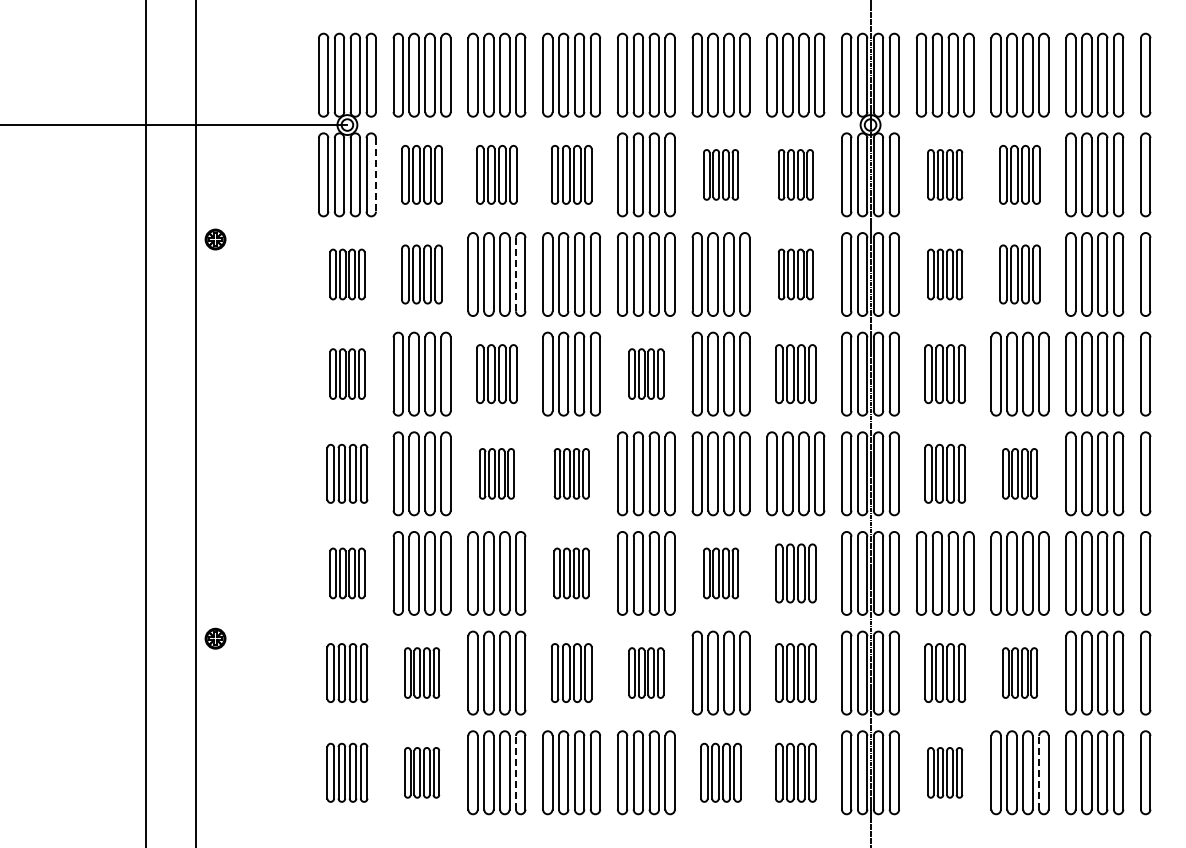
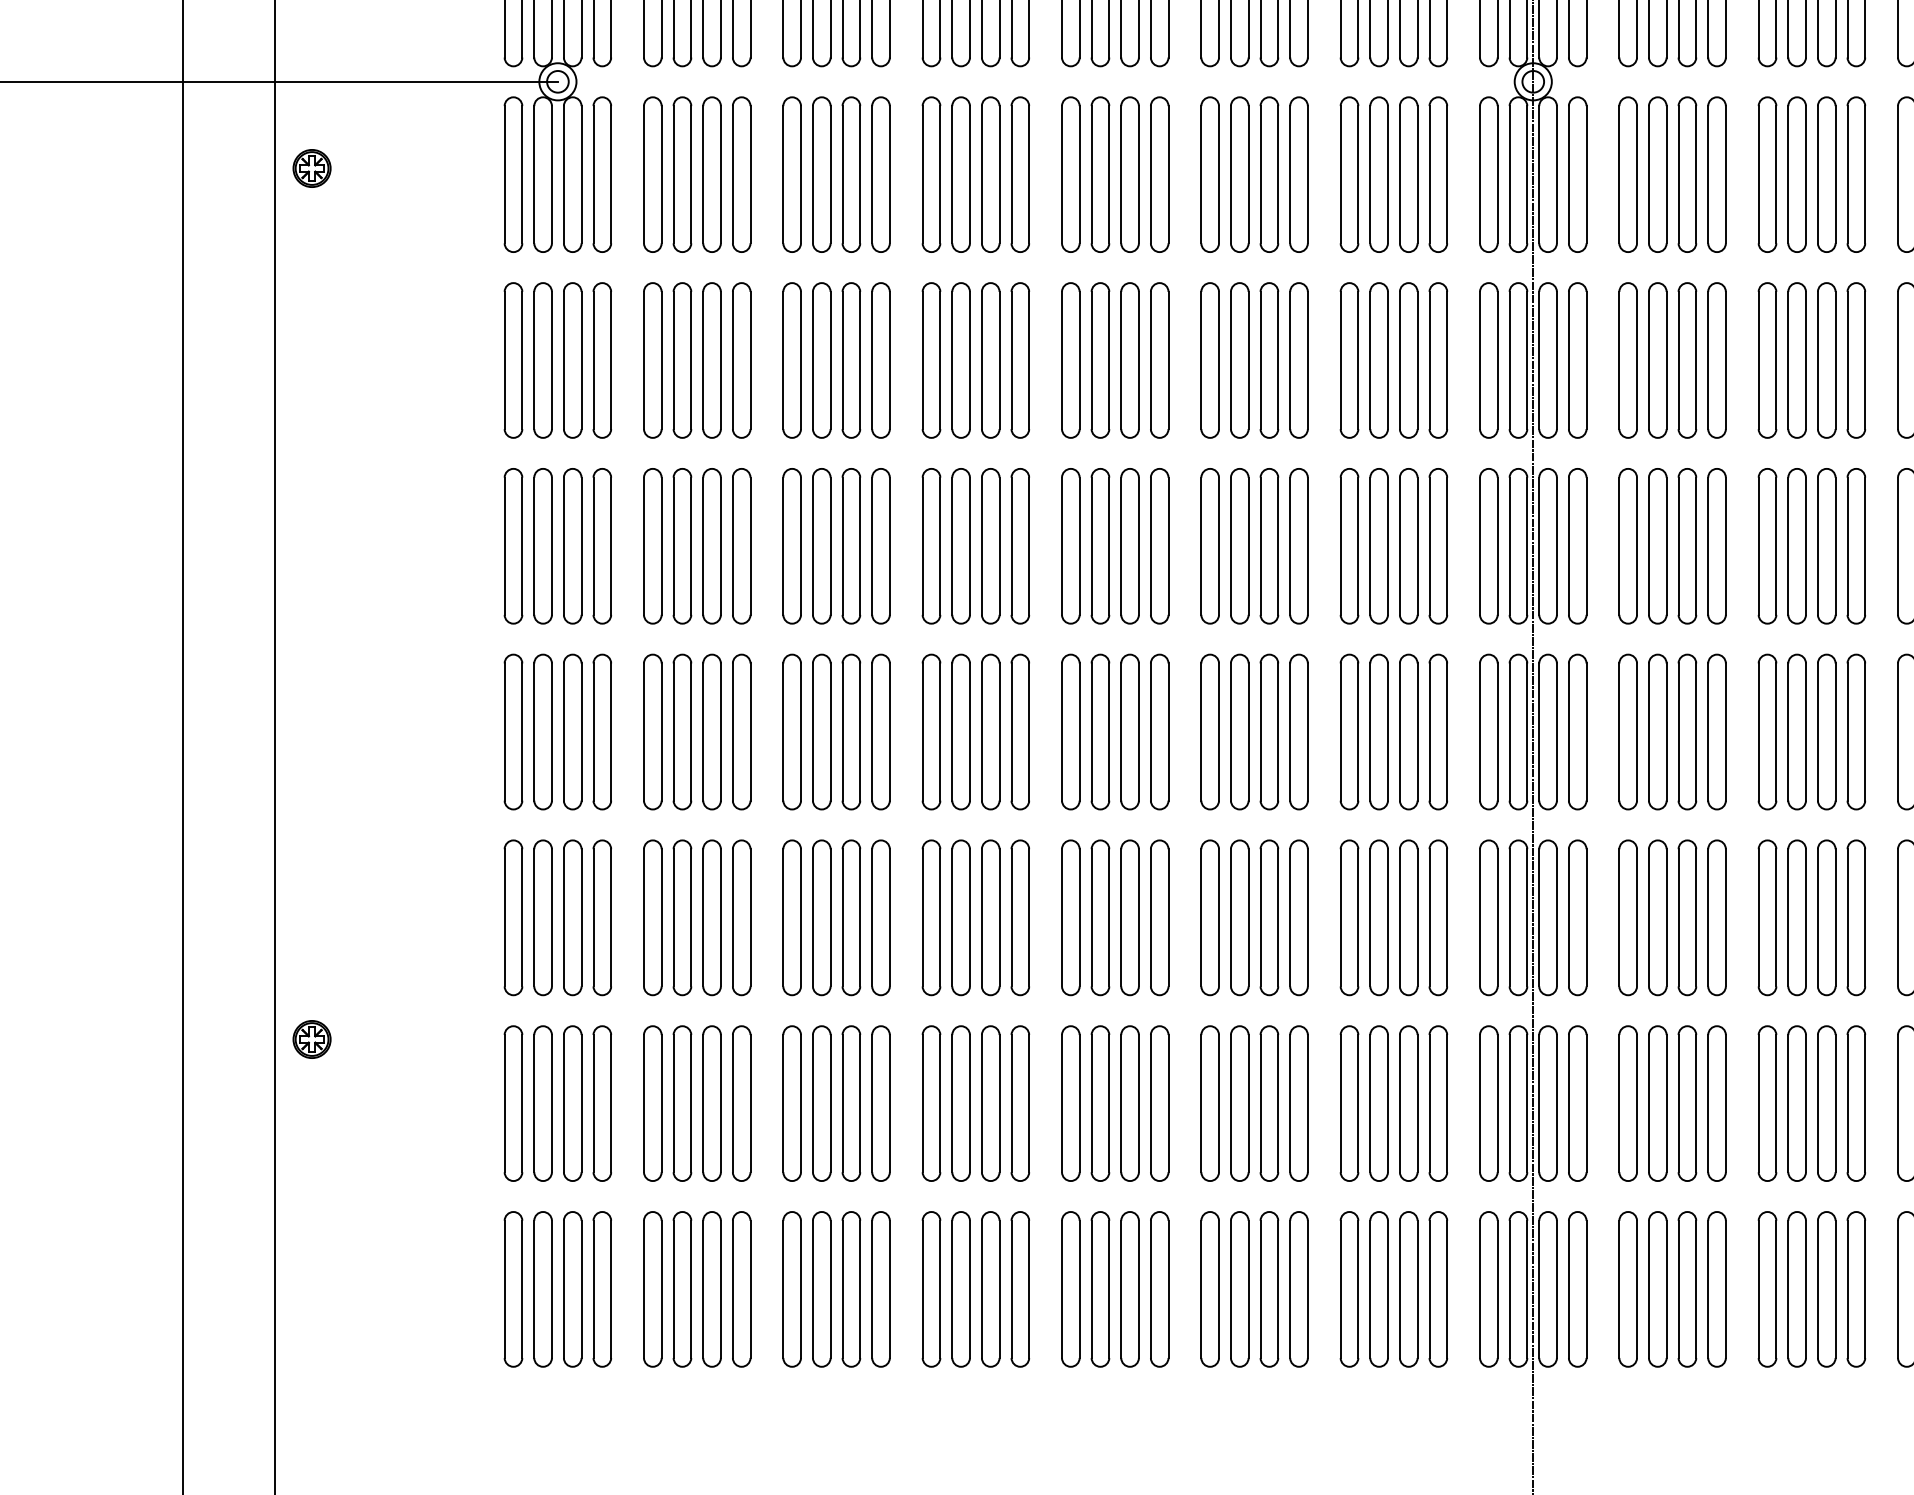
line: (375, 174) -> (610, 174), dashed -> solid
part: (421, 174) -> (696, 174), size x1.43
part: (496, 174) -> (835, 174), size x1.43
part: (571, 174) -> (975, 174), size x1.43
part: (720, 174) -> (1253, 174), size x1.67
part: (795, 174) -> (1393, 174), size x1.67
part: (944, 174) -> (1671, 174), size x1.67
part: (1019, 174) -> (1810, 174), size x1.43
part: (215, 239) -> (311, 168), moved
part: (347, 274) -> (558, 360), size x1.67
part: (421, 274) -> (696, 360), size x1.43
line: (516, 274) -> (873, 360), dashed -> solid
part: (795, 274) -> (1393, 360), size x1.67
part: (944, 274) -> (1671, 360), size x1.67
part: (1019, 274) -> (1810, 360), size x1.43
part: (347, 373) -> (558, 545), size x1.67
part: (496, 373) -> (835, 545), size x1.43
part: (646, 373) -> (1115, 545), size x1.67
part: (795, 373) -> (1393, 545), size x1.43
part: (944, 373) -> (1671, 545), size x1.43
part: (347, 473) -> (558, 731), size x1.43
part: (496, 473) -> (835, 731), size x1.67
part: (571, 473) -> (975, 731), size x1.67
part: (944, 473) -> (1671, 731), size x1.43
part: (1019, 473) -> (1810, 731), size x1.67
part: (347, 573) -> (558, 917), size x1.67
part: (571, 573) -> (975, 917), size x1.67
part: (720, 573) -> (1253, 917), size x1.67
part: (795, 573) -> (1393, 917), size x1.43
part: (347, 672) -> (558, 1102), size x1.43
part: (421, 672) -> (696, 1102), size x1.67
part: (571, 672) -> (975, 1102), size x1.43
part: (646, 672) -> (1115, 1102), size x1.67
part: (795, 672) -> (1393, 1102), size x1.43
part: (944, 672) -> (1671, 1102), size x1.43
part: (1019, 672) -> (1810, 1102), size x1.67
part: (347, 772) -> (558, 1288), size x1.43
part: (421, 772) -> (696, 1288), size x1.67
line: (516, 772) -> (873, 1288), dashed -> solid
part: (720, 772) -> (1253, 1288), size x1.43
part: (795, 772) -> (1393, 1288), size x1.43
part: (944, 772) -> (1671, 1288), size x1.67
line: (1039, 772) -> (1848, 1288), dashed -> solid

